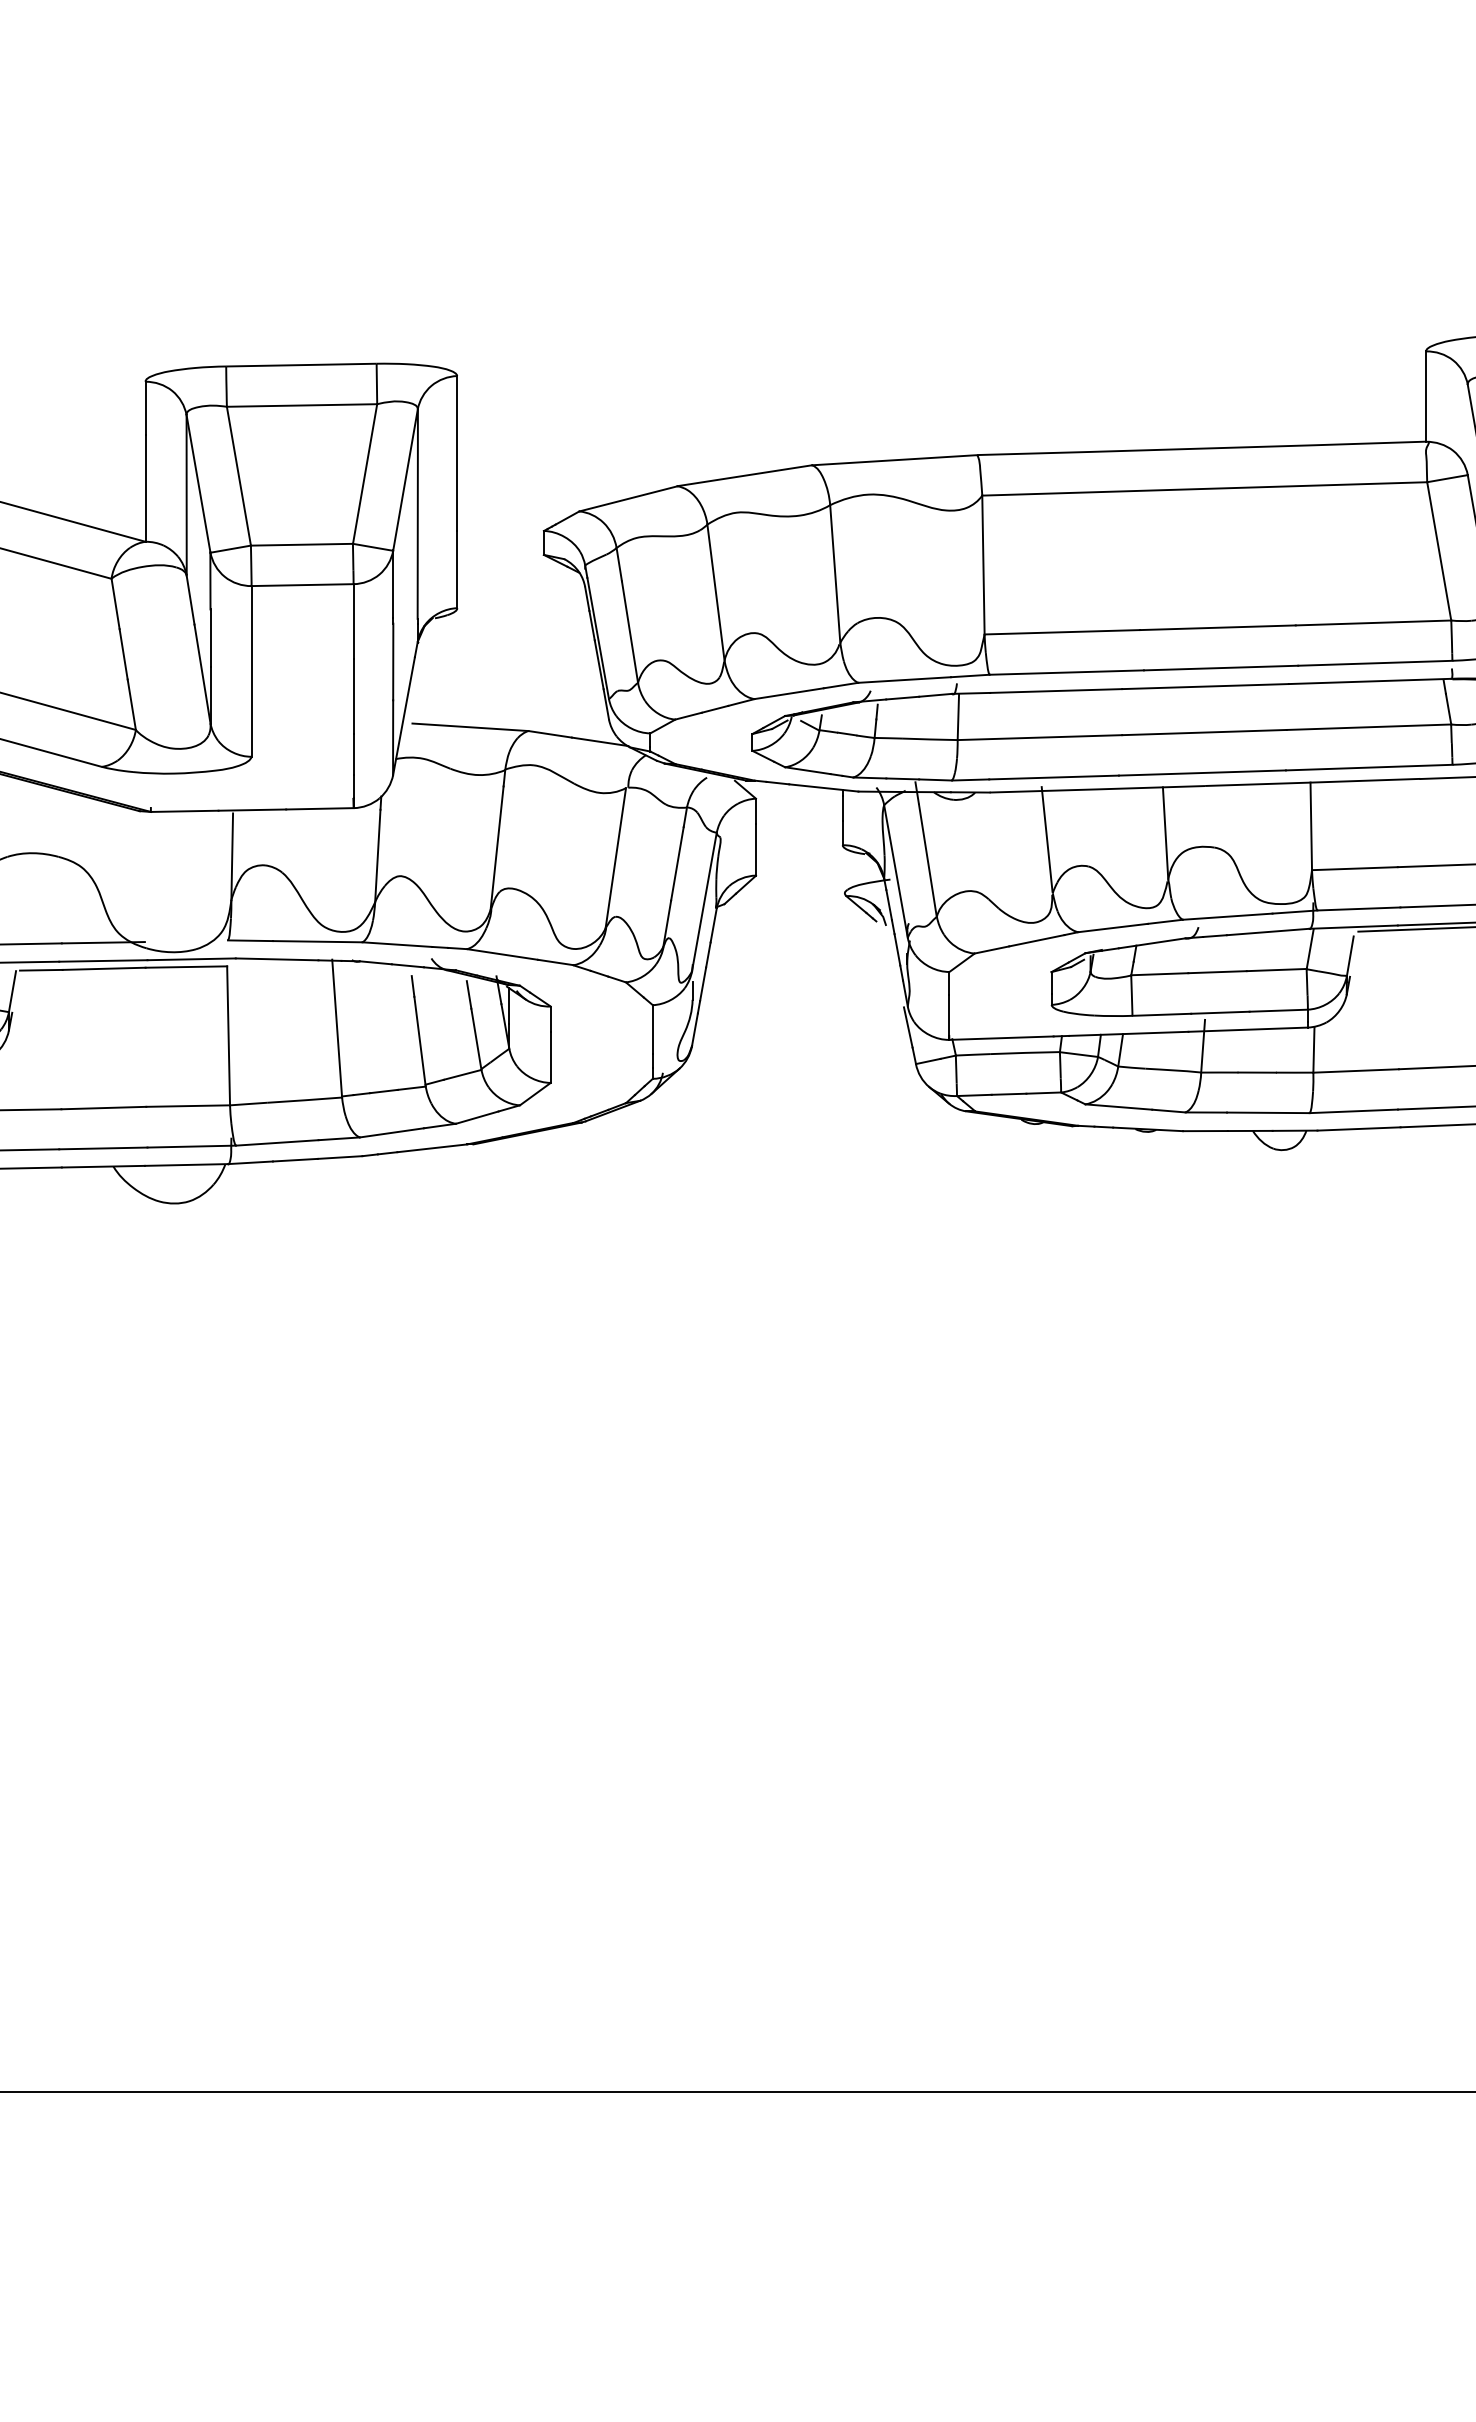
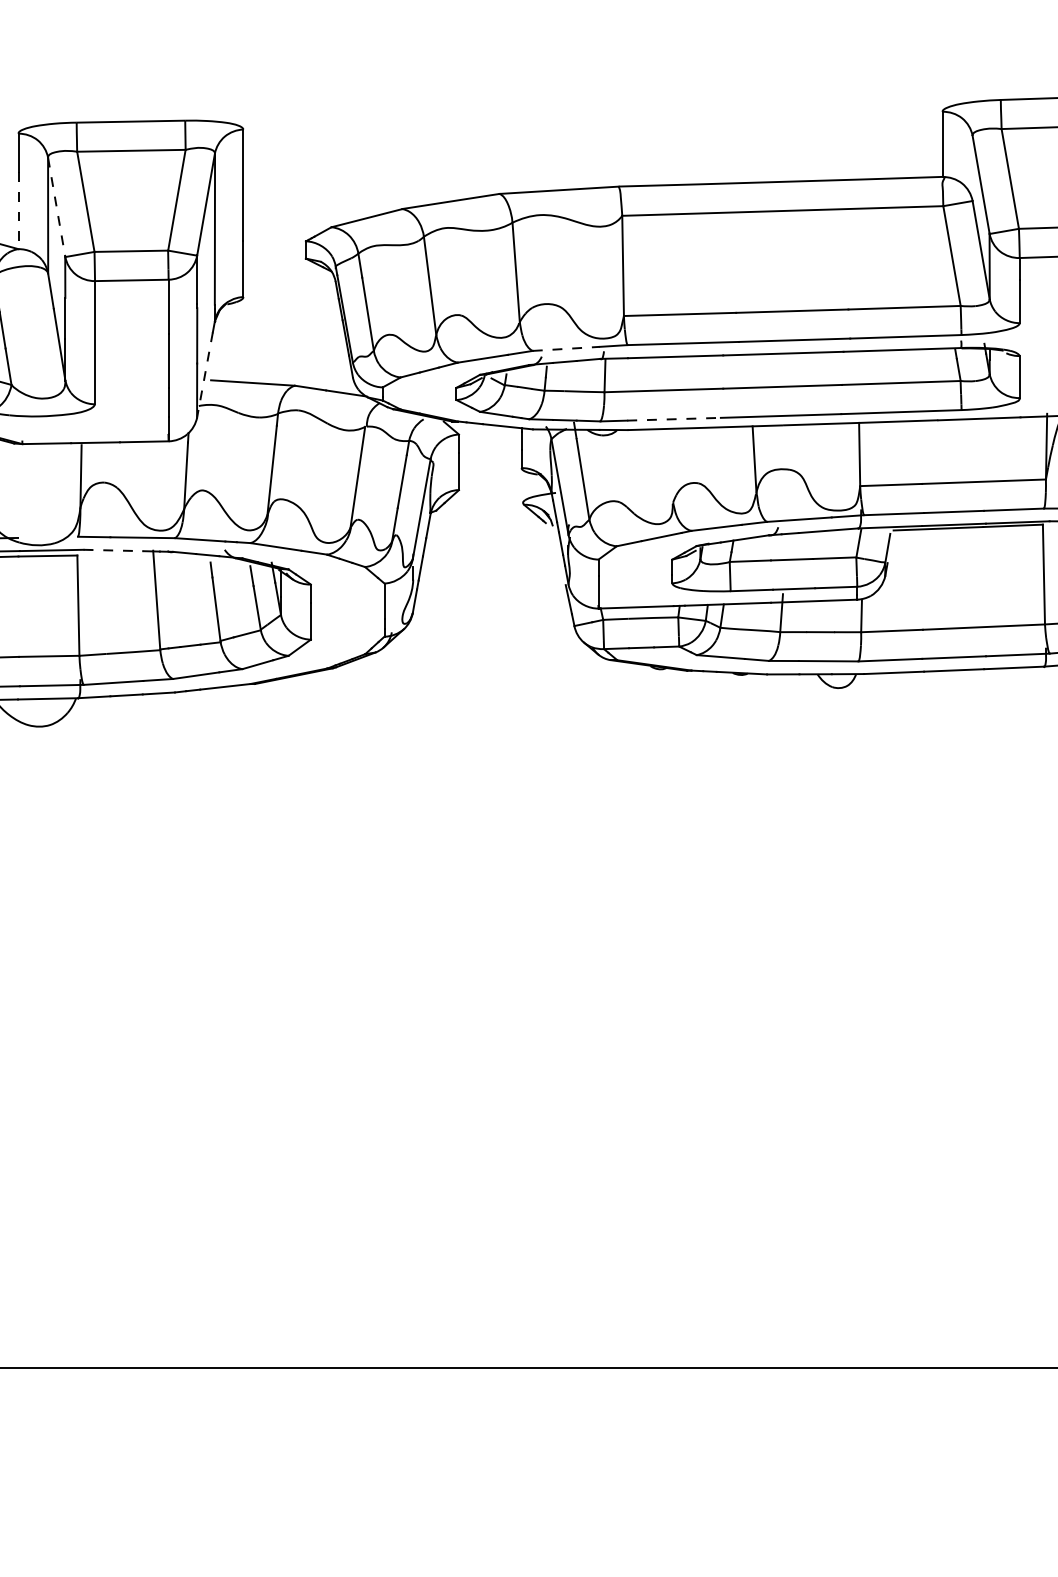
line: (198, 483) -> (56, 207), solid -> dashed
line: (145, 488) -> (18, 210), solid -> dashed
line: (905, 679) -> (566, 348), solid -> dashed
line: (404, 715) -> (205, 374), solid -> dashed
line: (1054, 777) -> (674, 419), solid -> dashed
line: (1046, 839) -> (668, 463), removed
line: (277, 959) -> (113, 550), solid -> dashed

